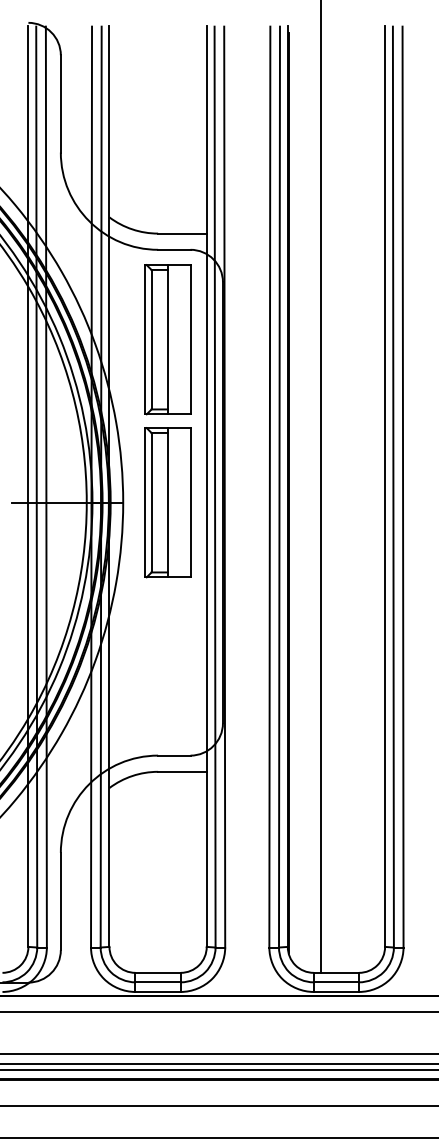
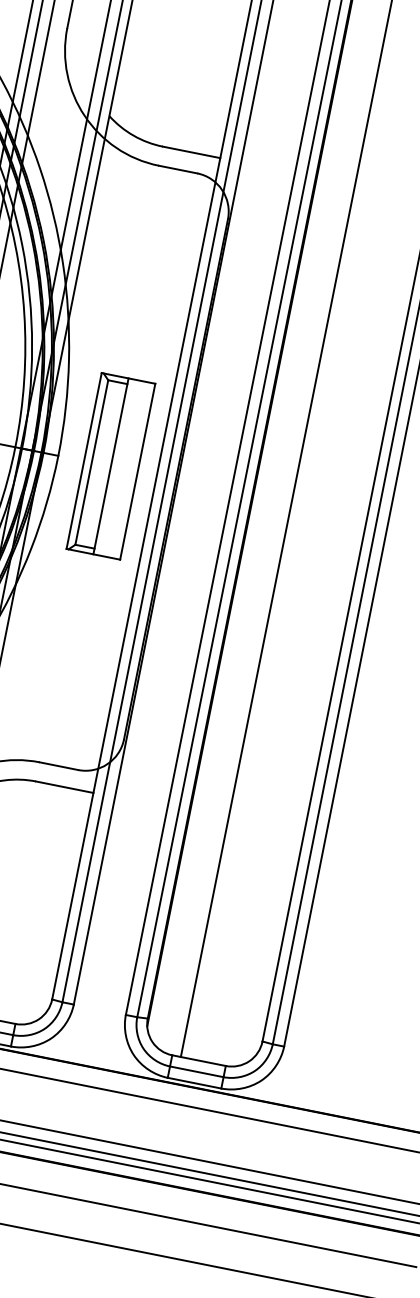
part: (167, 339) -> (149, 273), removed

